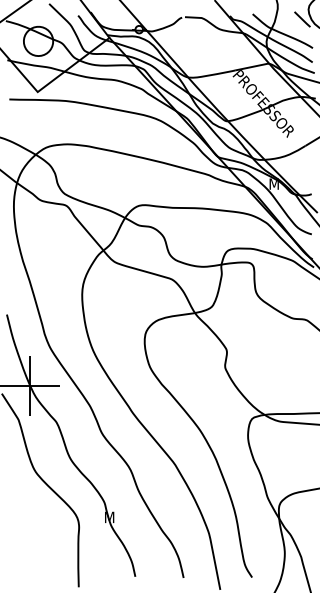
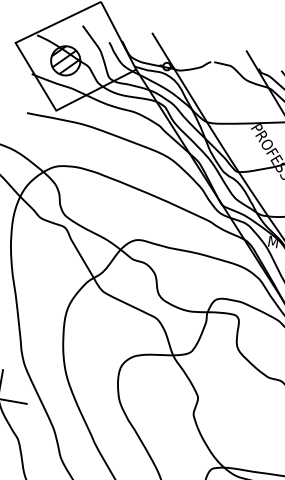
hatch: (38, 41) -> (65, 60), added

